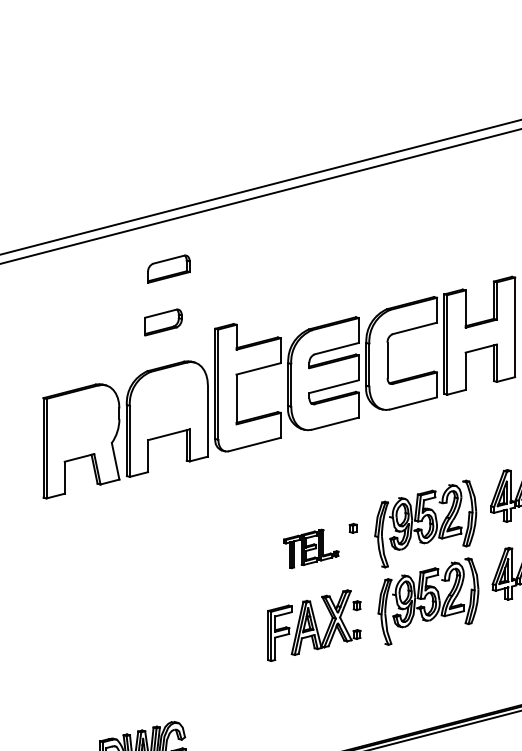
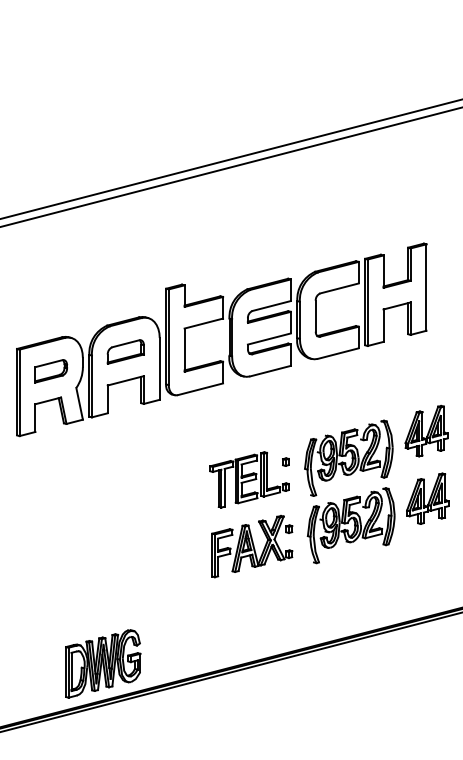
part: (168, 268) -> (125, 351), moved
part: (163, 322) -> (51, 371), moved
part: (311, 548) -> (249, 479), size x1.67

